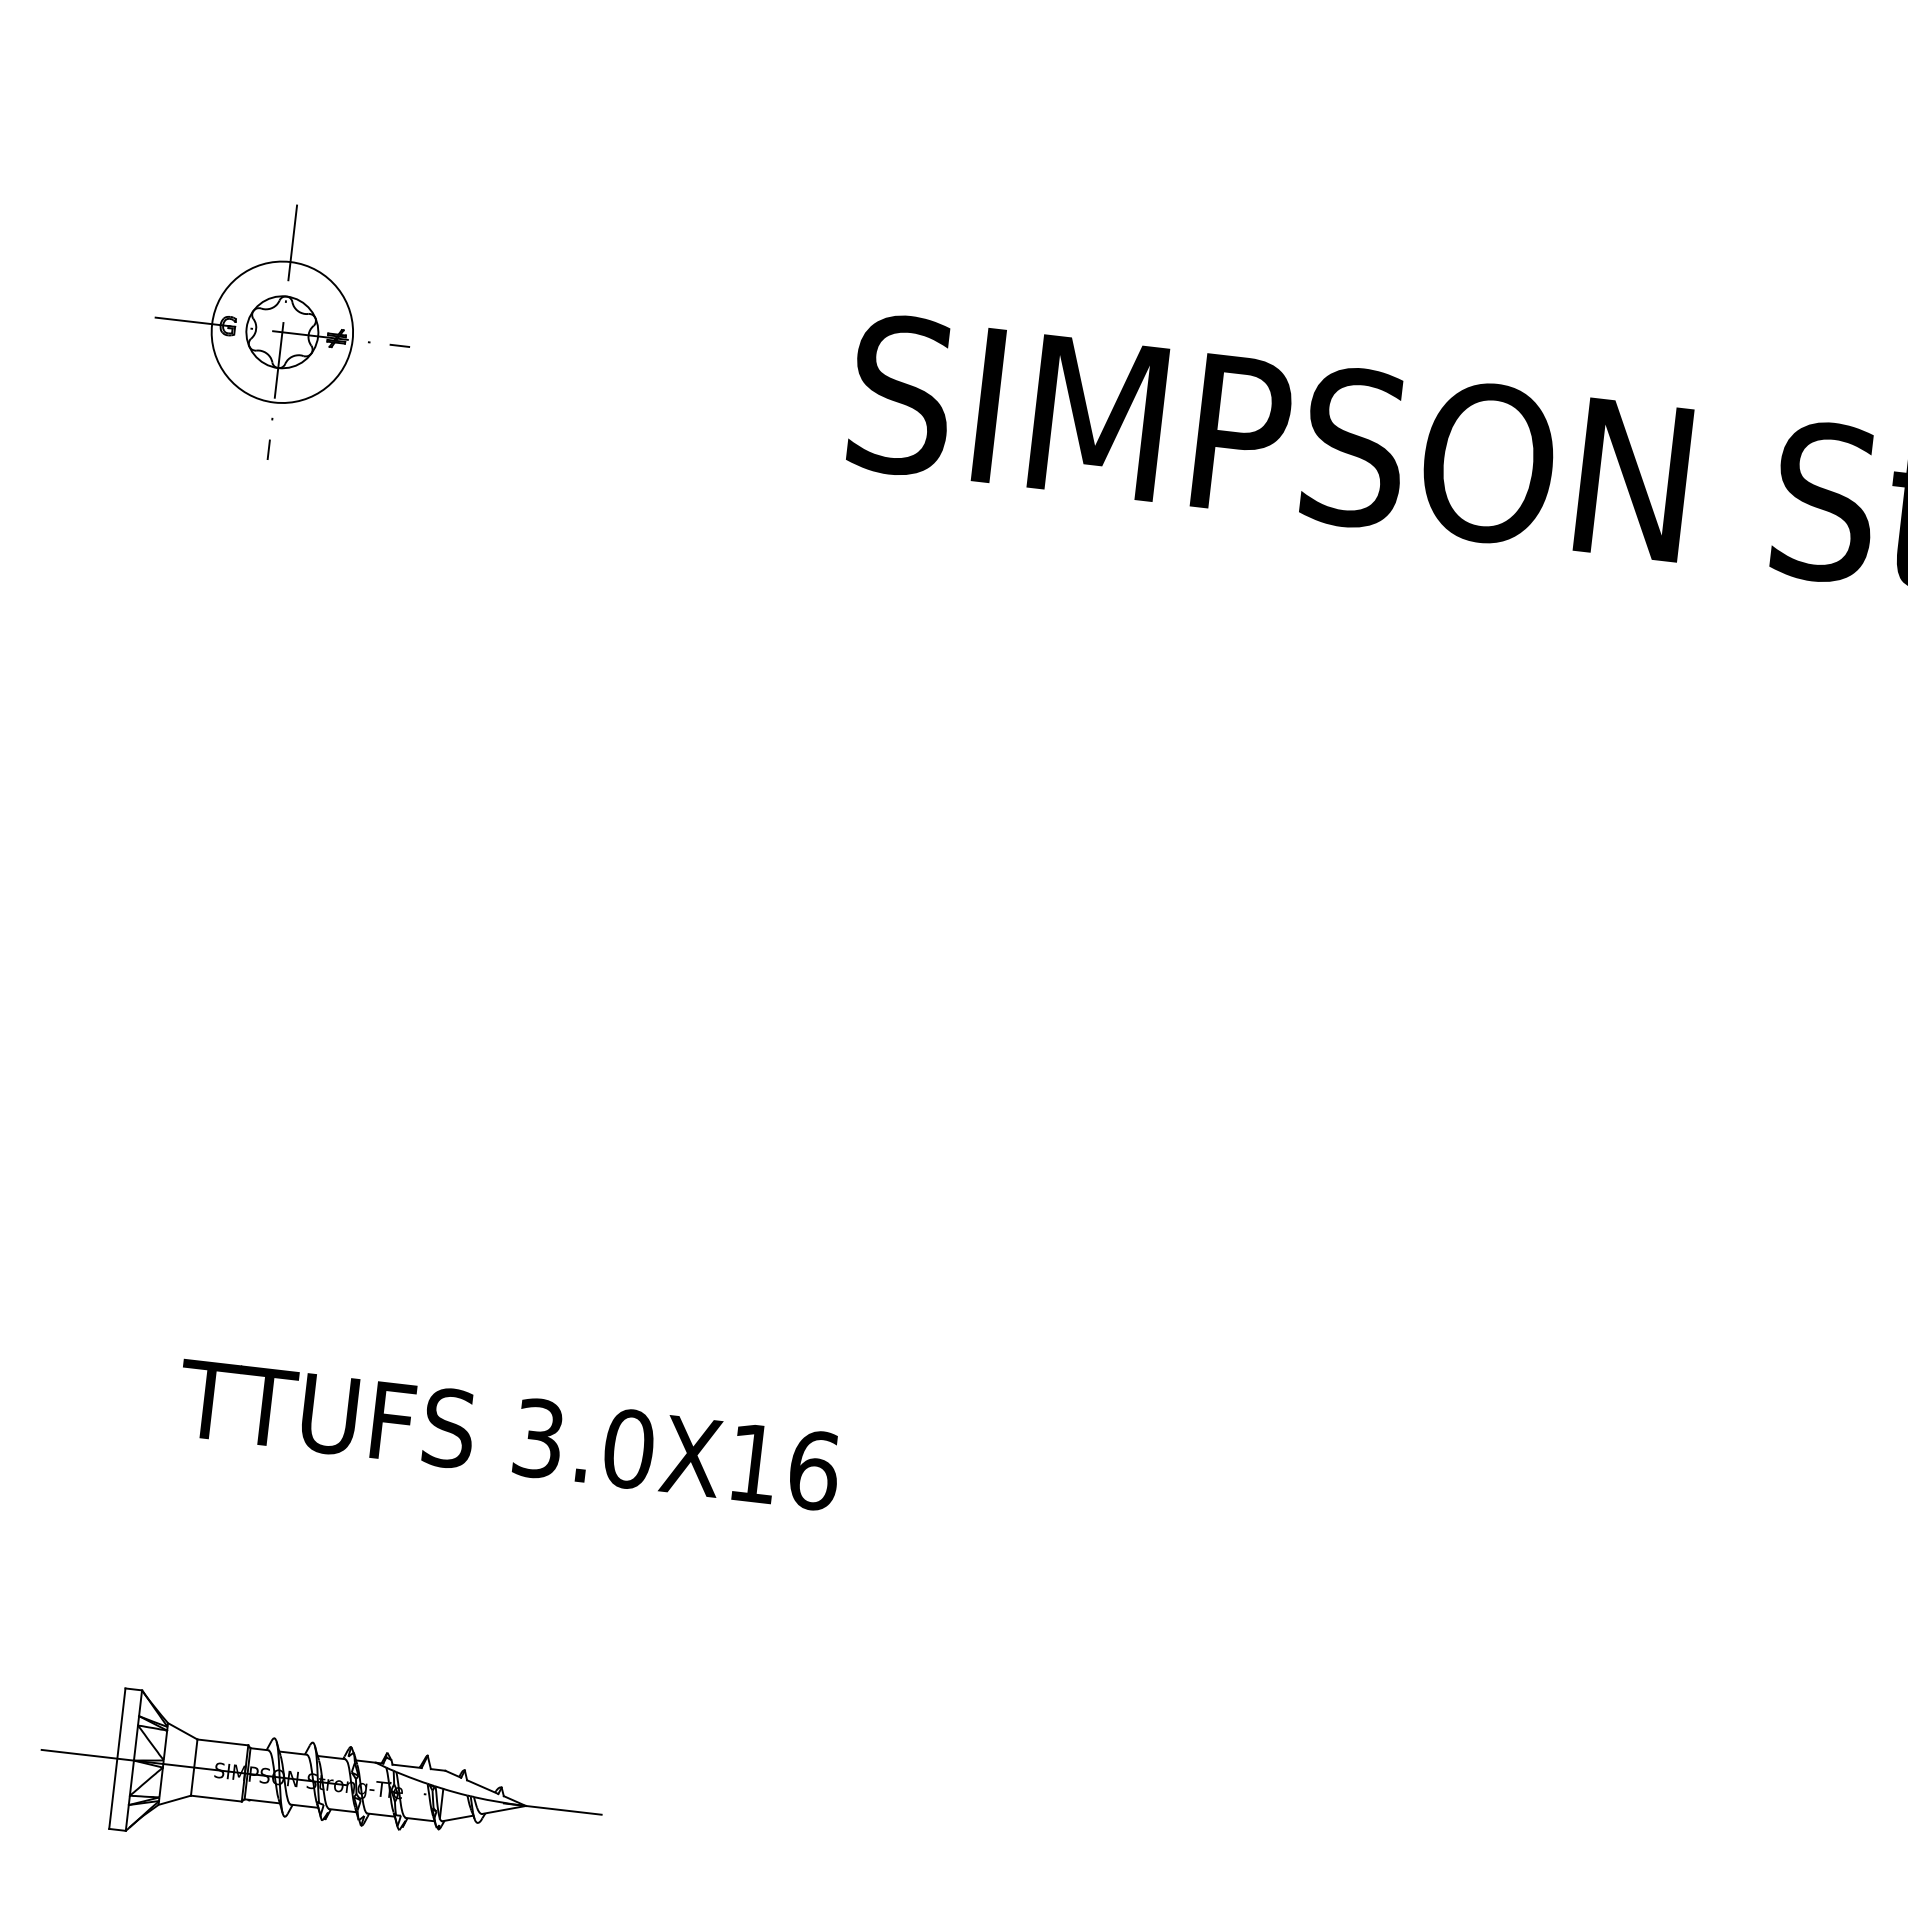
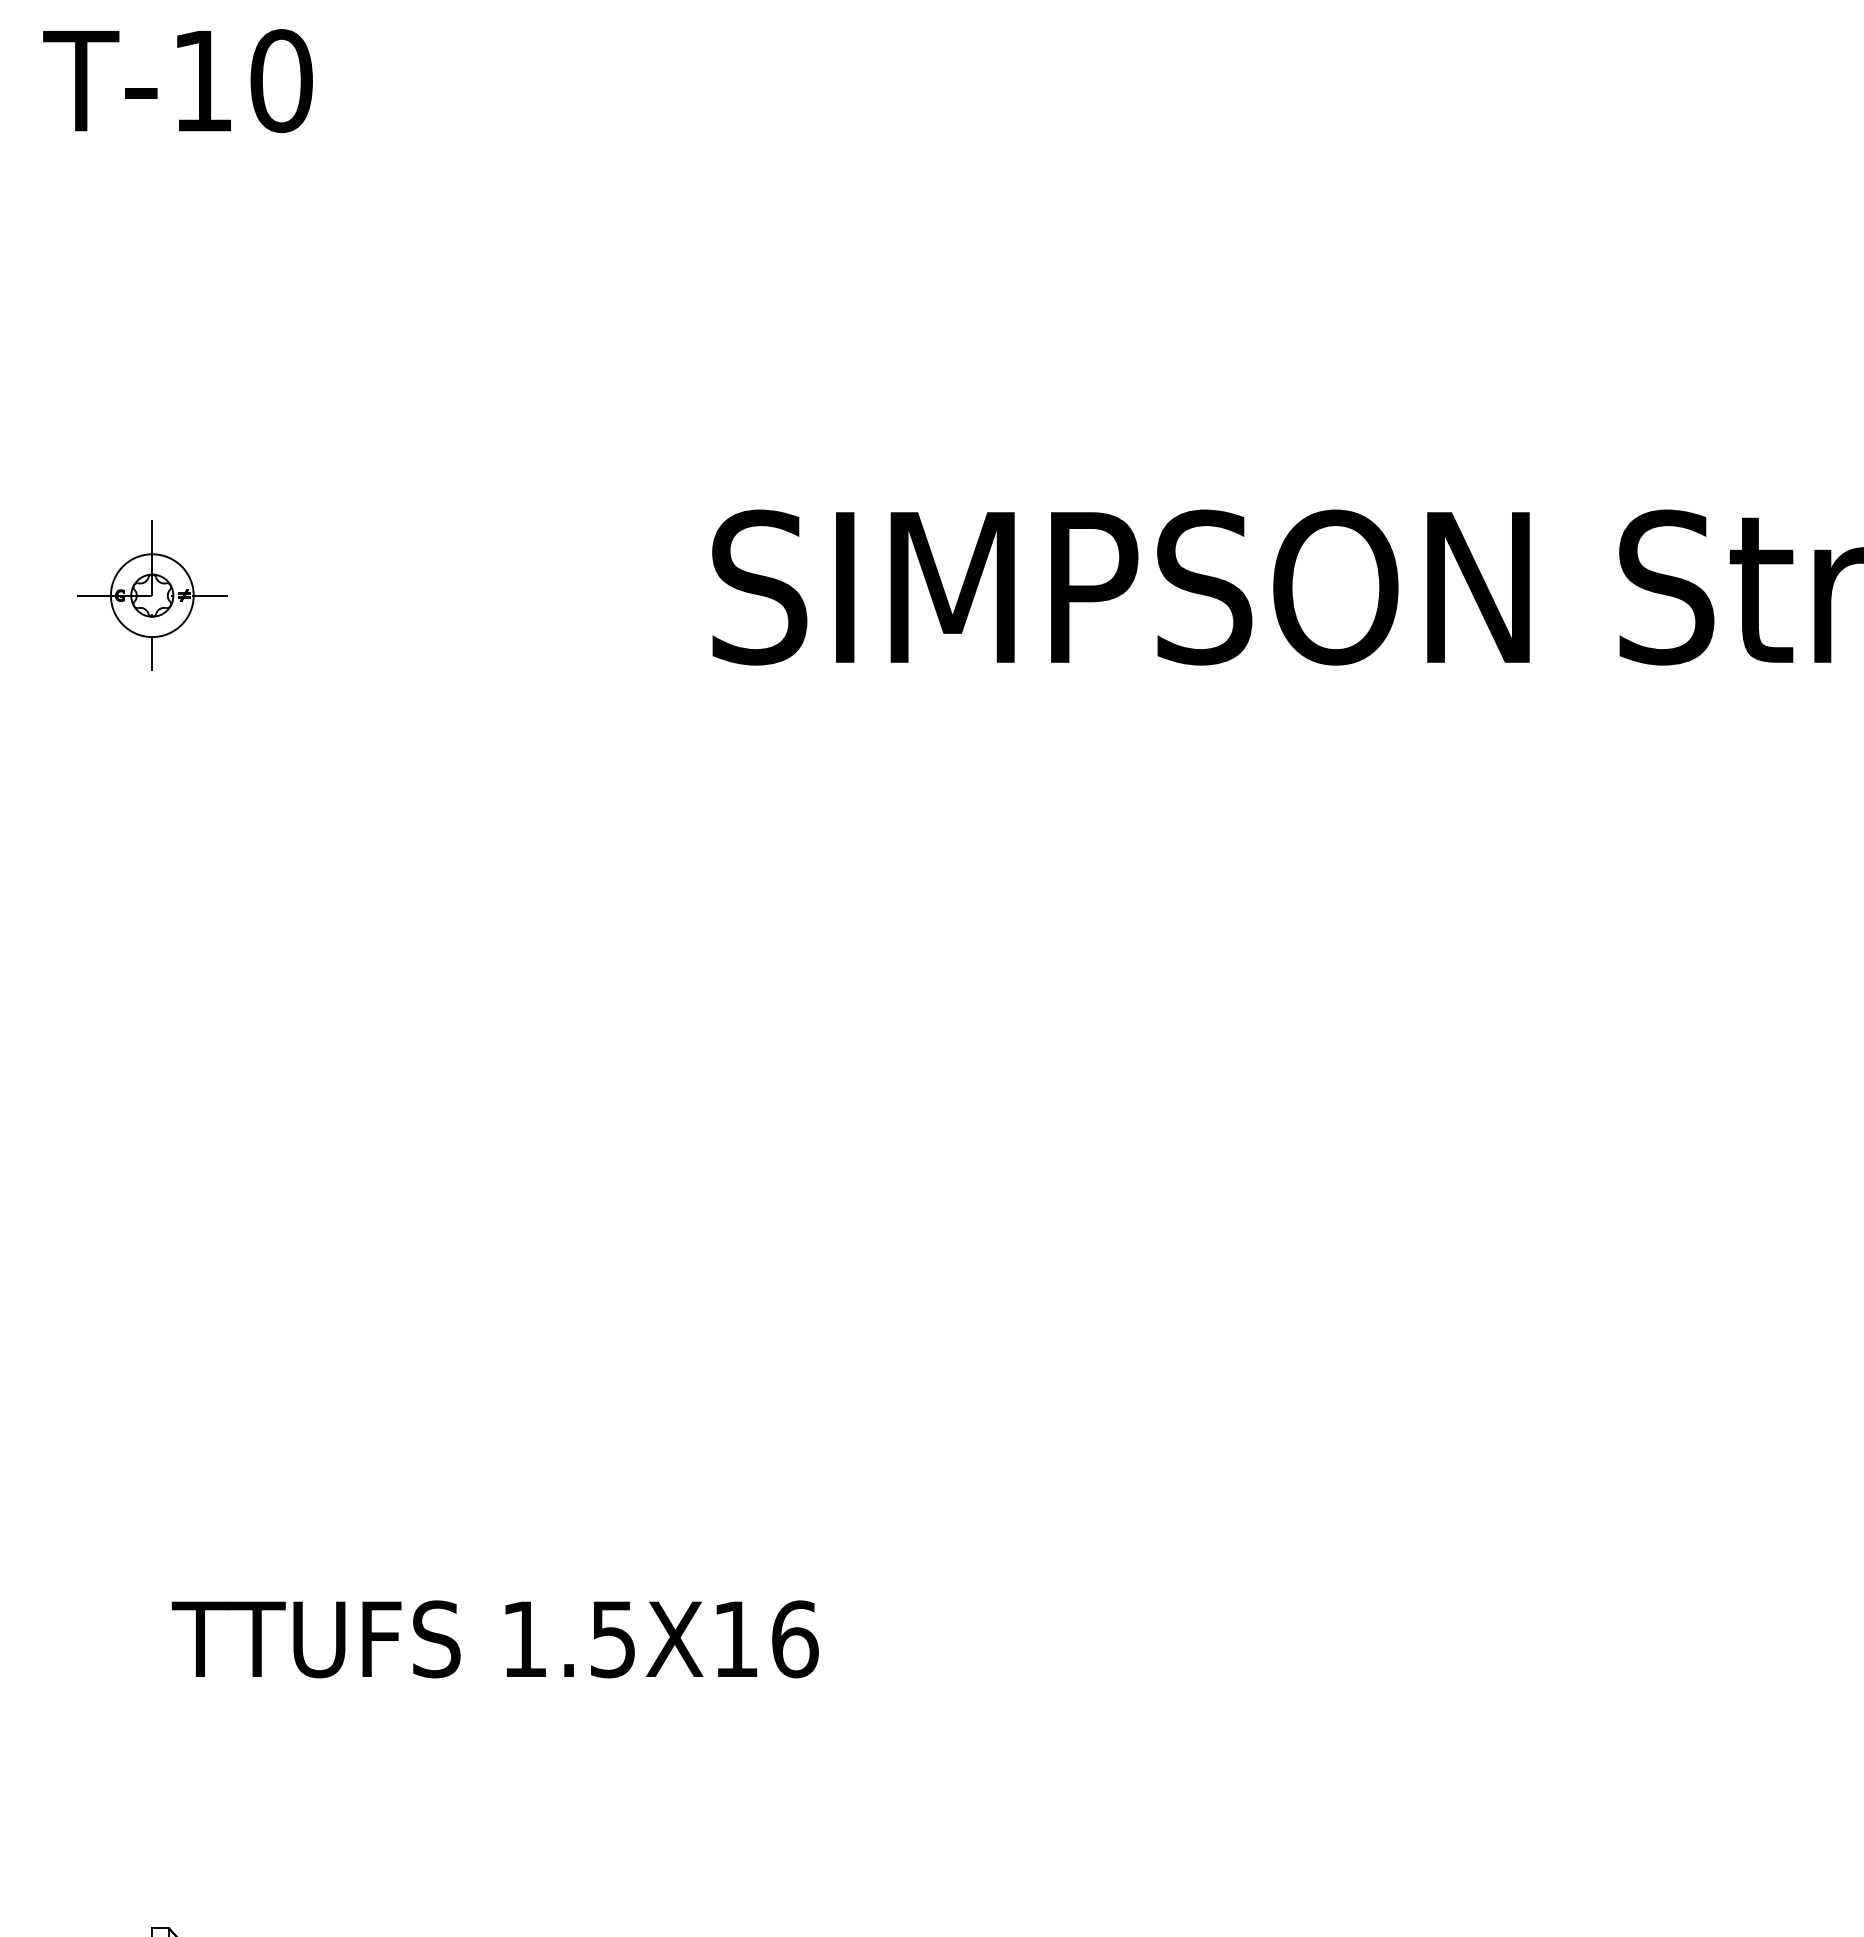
part: (282, 332) -> (152, 595), size x0.6
text: (584, 1444) -> (569, 1639), 3.0X16 -> 1.5X16

